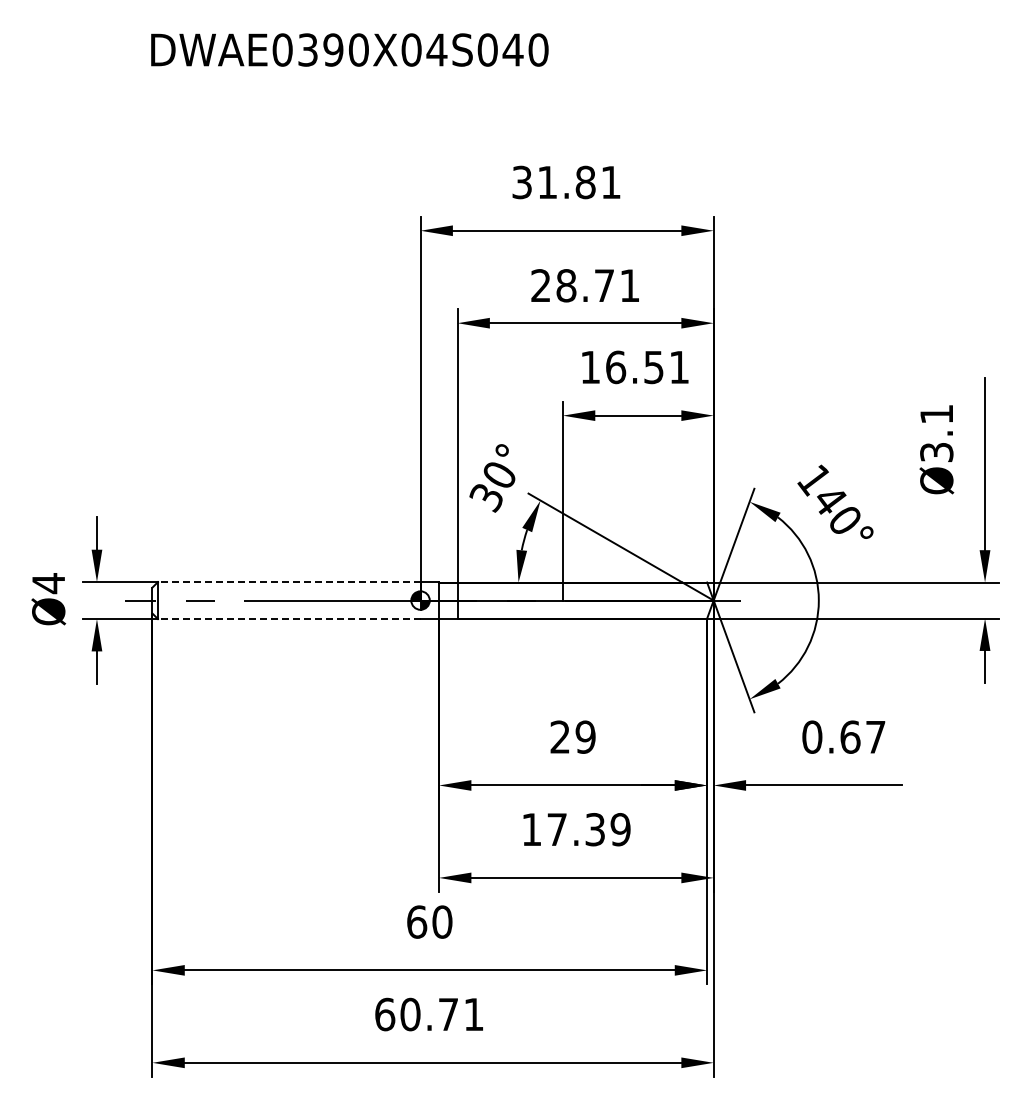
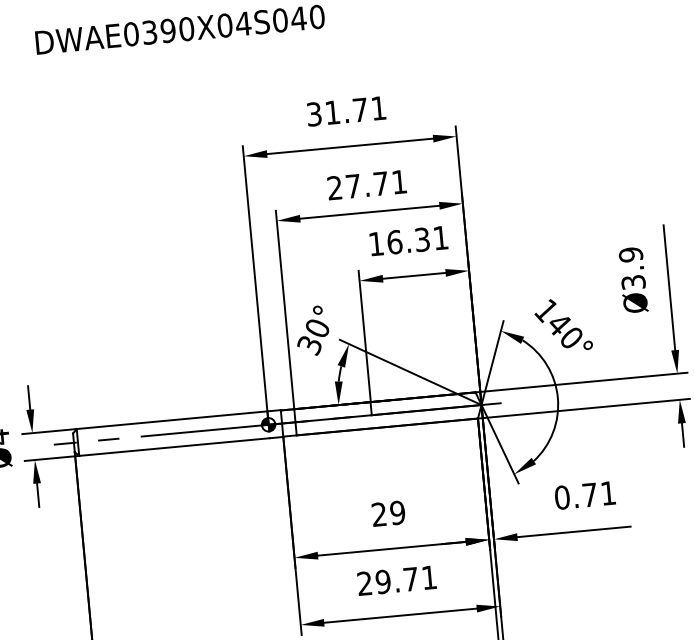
text: (585, 182) -> (360, 110), 31.81 -> 31.71
text: (566, 285) -> (353, 186), 28.71 -> 27.71
text: (654, 366) -> (422, 239), 16.51 -> 16.31
text: (936, 414) -> (630, 254), Ø3.1 -> Ø3.9
line: (288, 582) -> (171, 420), dashed -> solid
line: (288, 619) -> (174, 447), dashed -> solid
text: (862, 736) -> (598, 493), 0.67 -> 0.71
text: (576, 829) -> (397, 580), 17.39 -> 29.71

